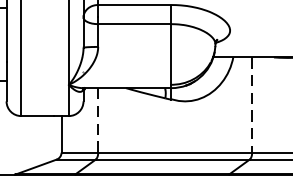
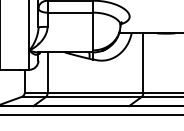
line: (252, 104) -> (143, 62), dashed -> solid
line: (98, 121) -> (47, 73), dashed -> solid

